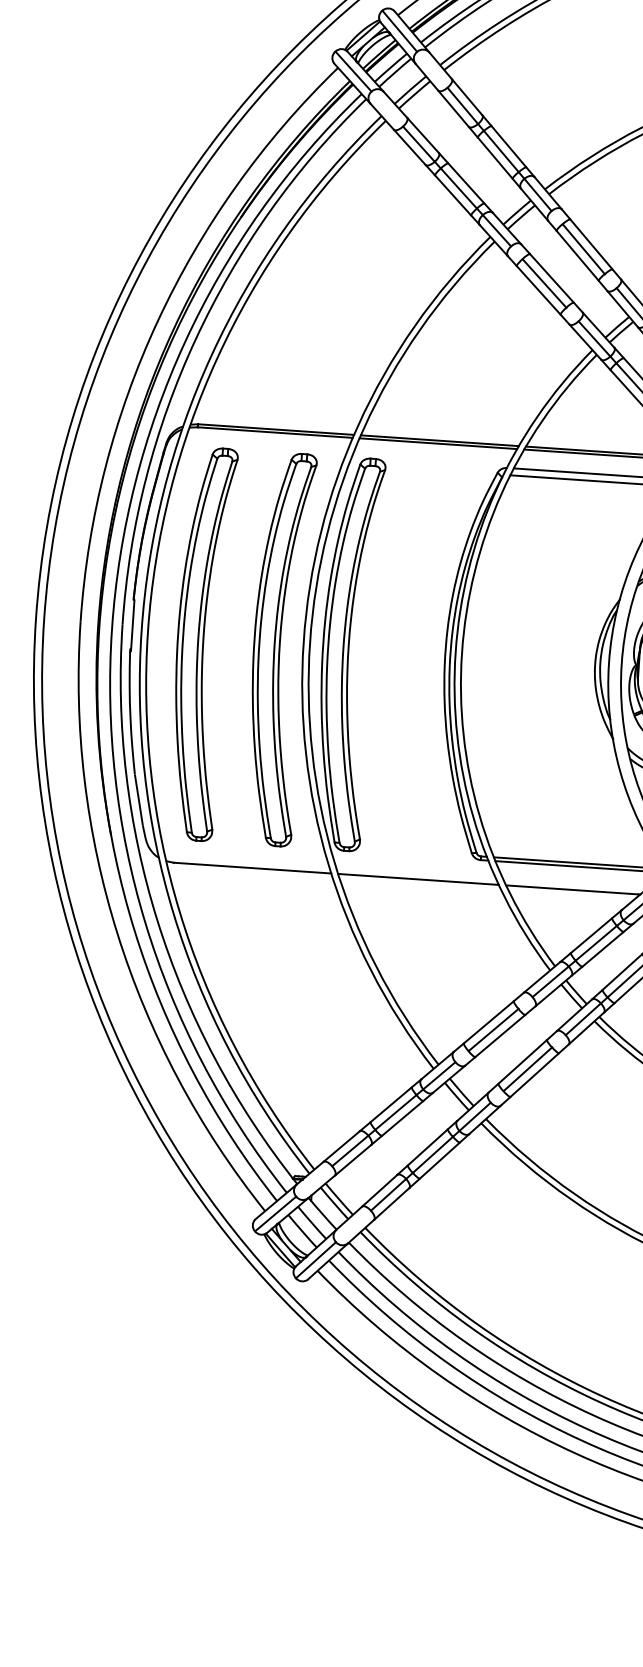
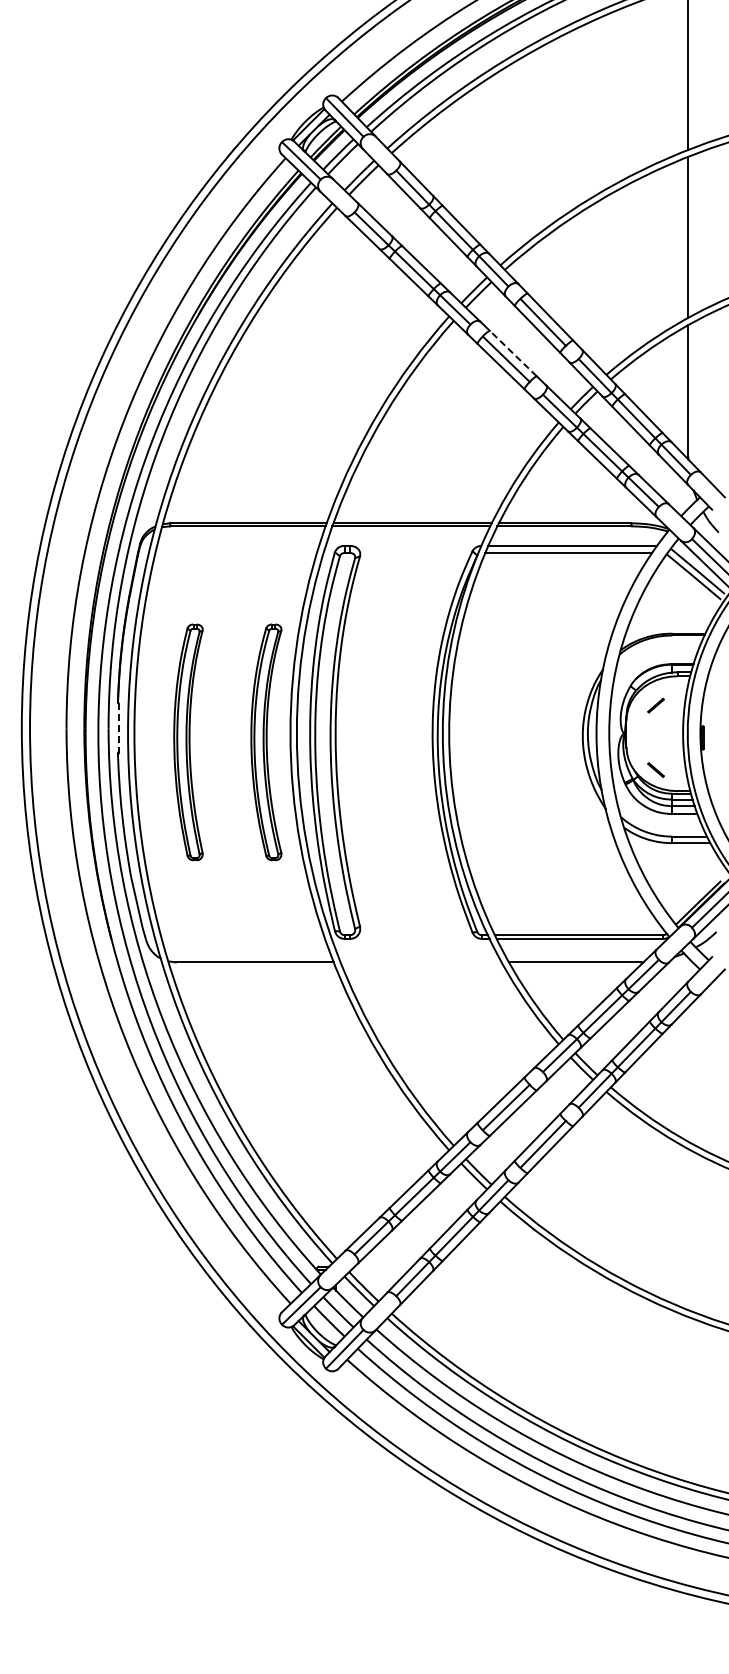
line: (552, 278) -> (513, 353), solid -> dashed
line: (132, 625) -> (118, 728), solid -> dashed
part: (201, 644) -> (188, 742), size x0.6
part: (279, 649) -> (266, 742), size x0.6
line: (417, 879) -> (420, 962), removed

